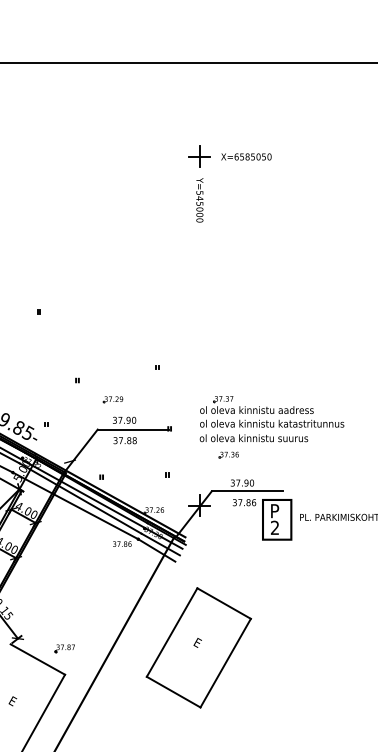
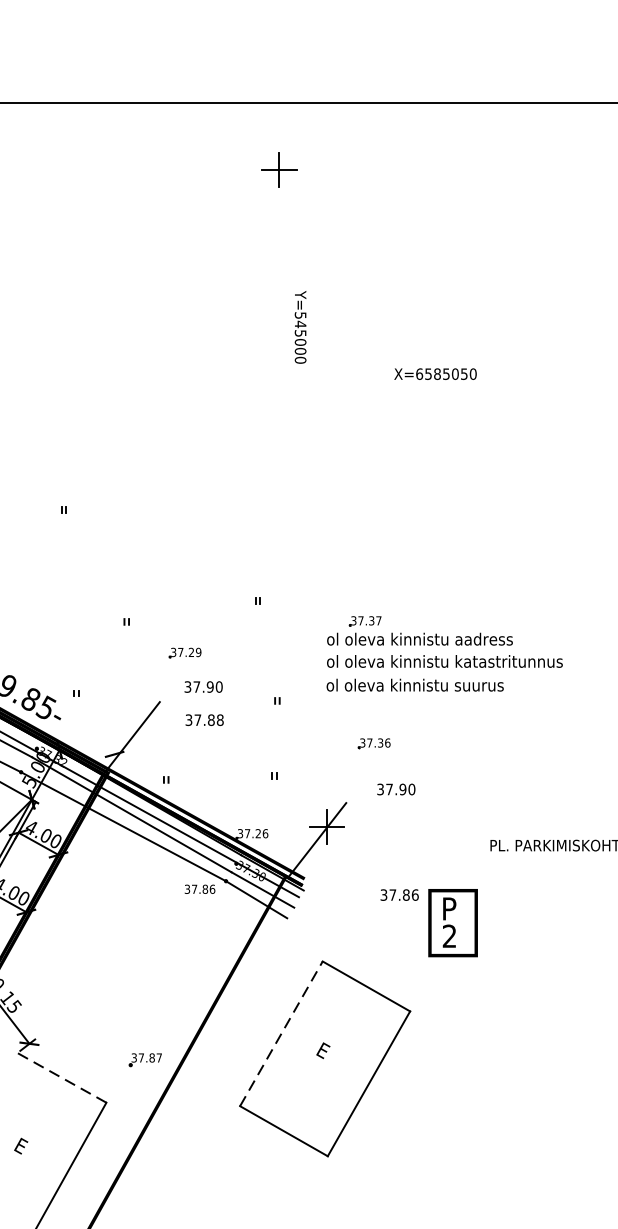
part: (199, 156) -> (278, 169), moved
text: (246, 156) -> (435, 373), moved
text: (199, 200) -> (300, 327), moved
part: (271, 419) -> (443, 654), moved
line: (132, 429) -> (216, 701), removed
line: (246, 491) -> (402, 803), removed
text: (262, 519) -> (429, 922), moved
line: (172, 632) -> (282, 1033), solid -> dashed
part: (64, 648) -> (144, 1059), moved
line: (37, 659) -> (61, 1077), solid -> dashed

